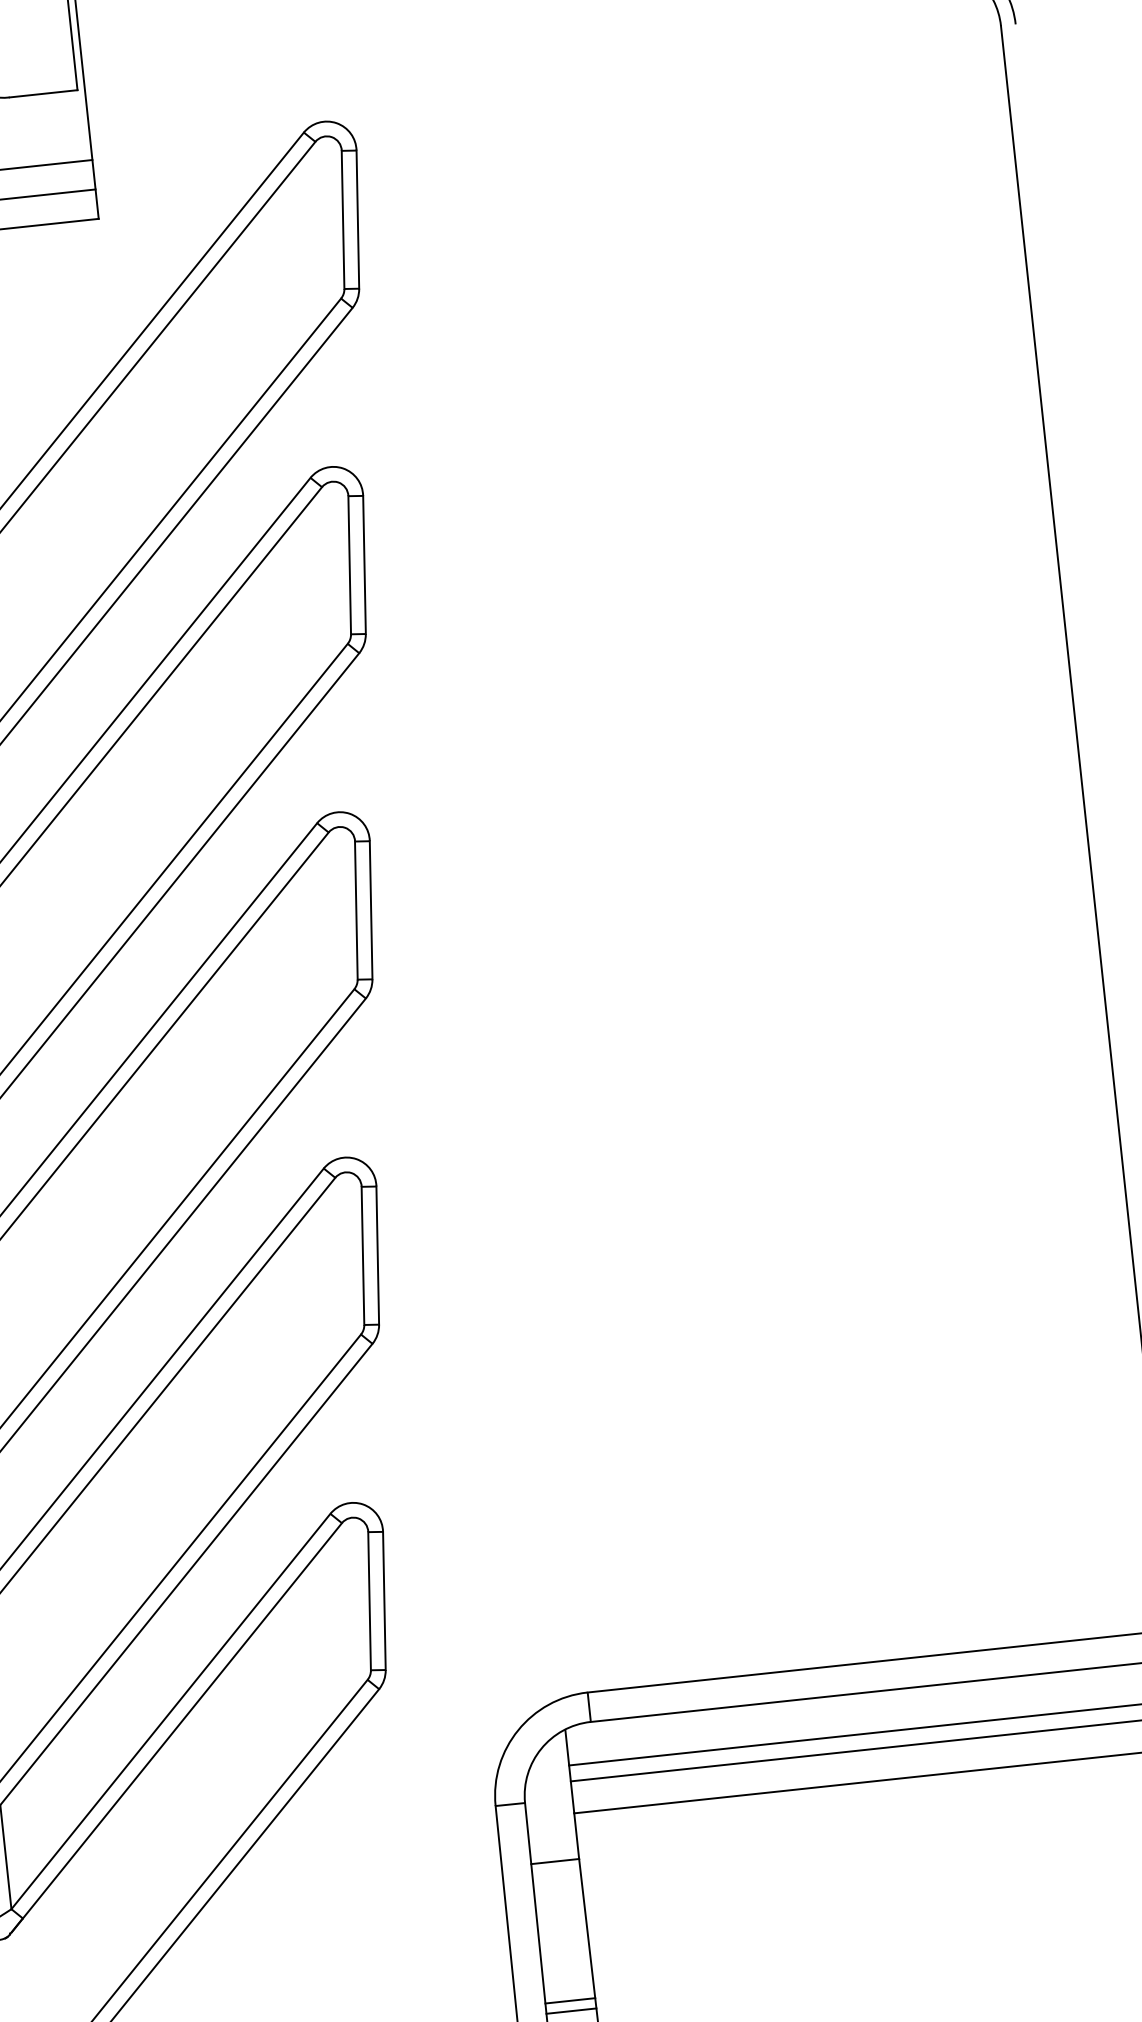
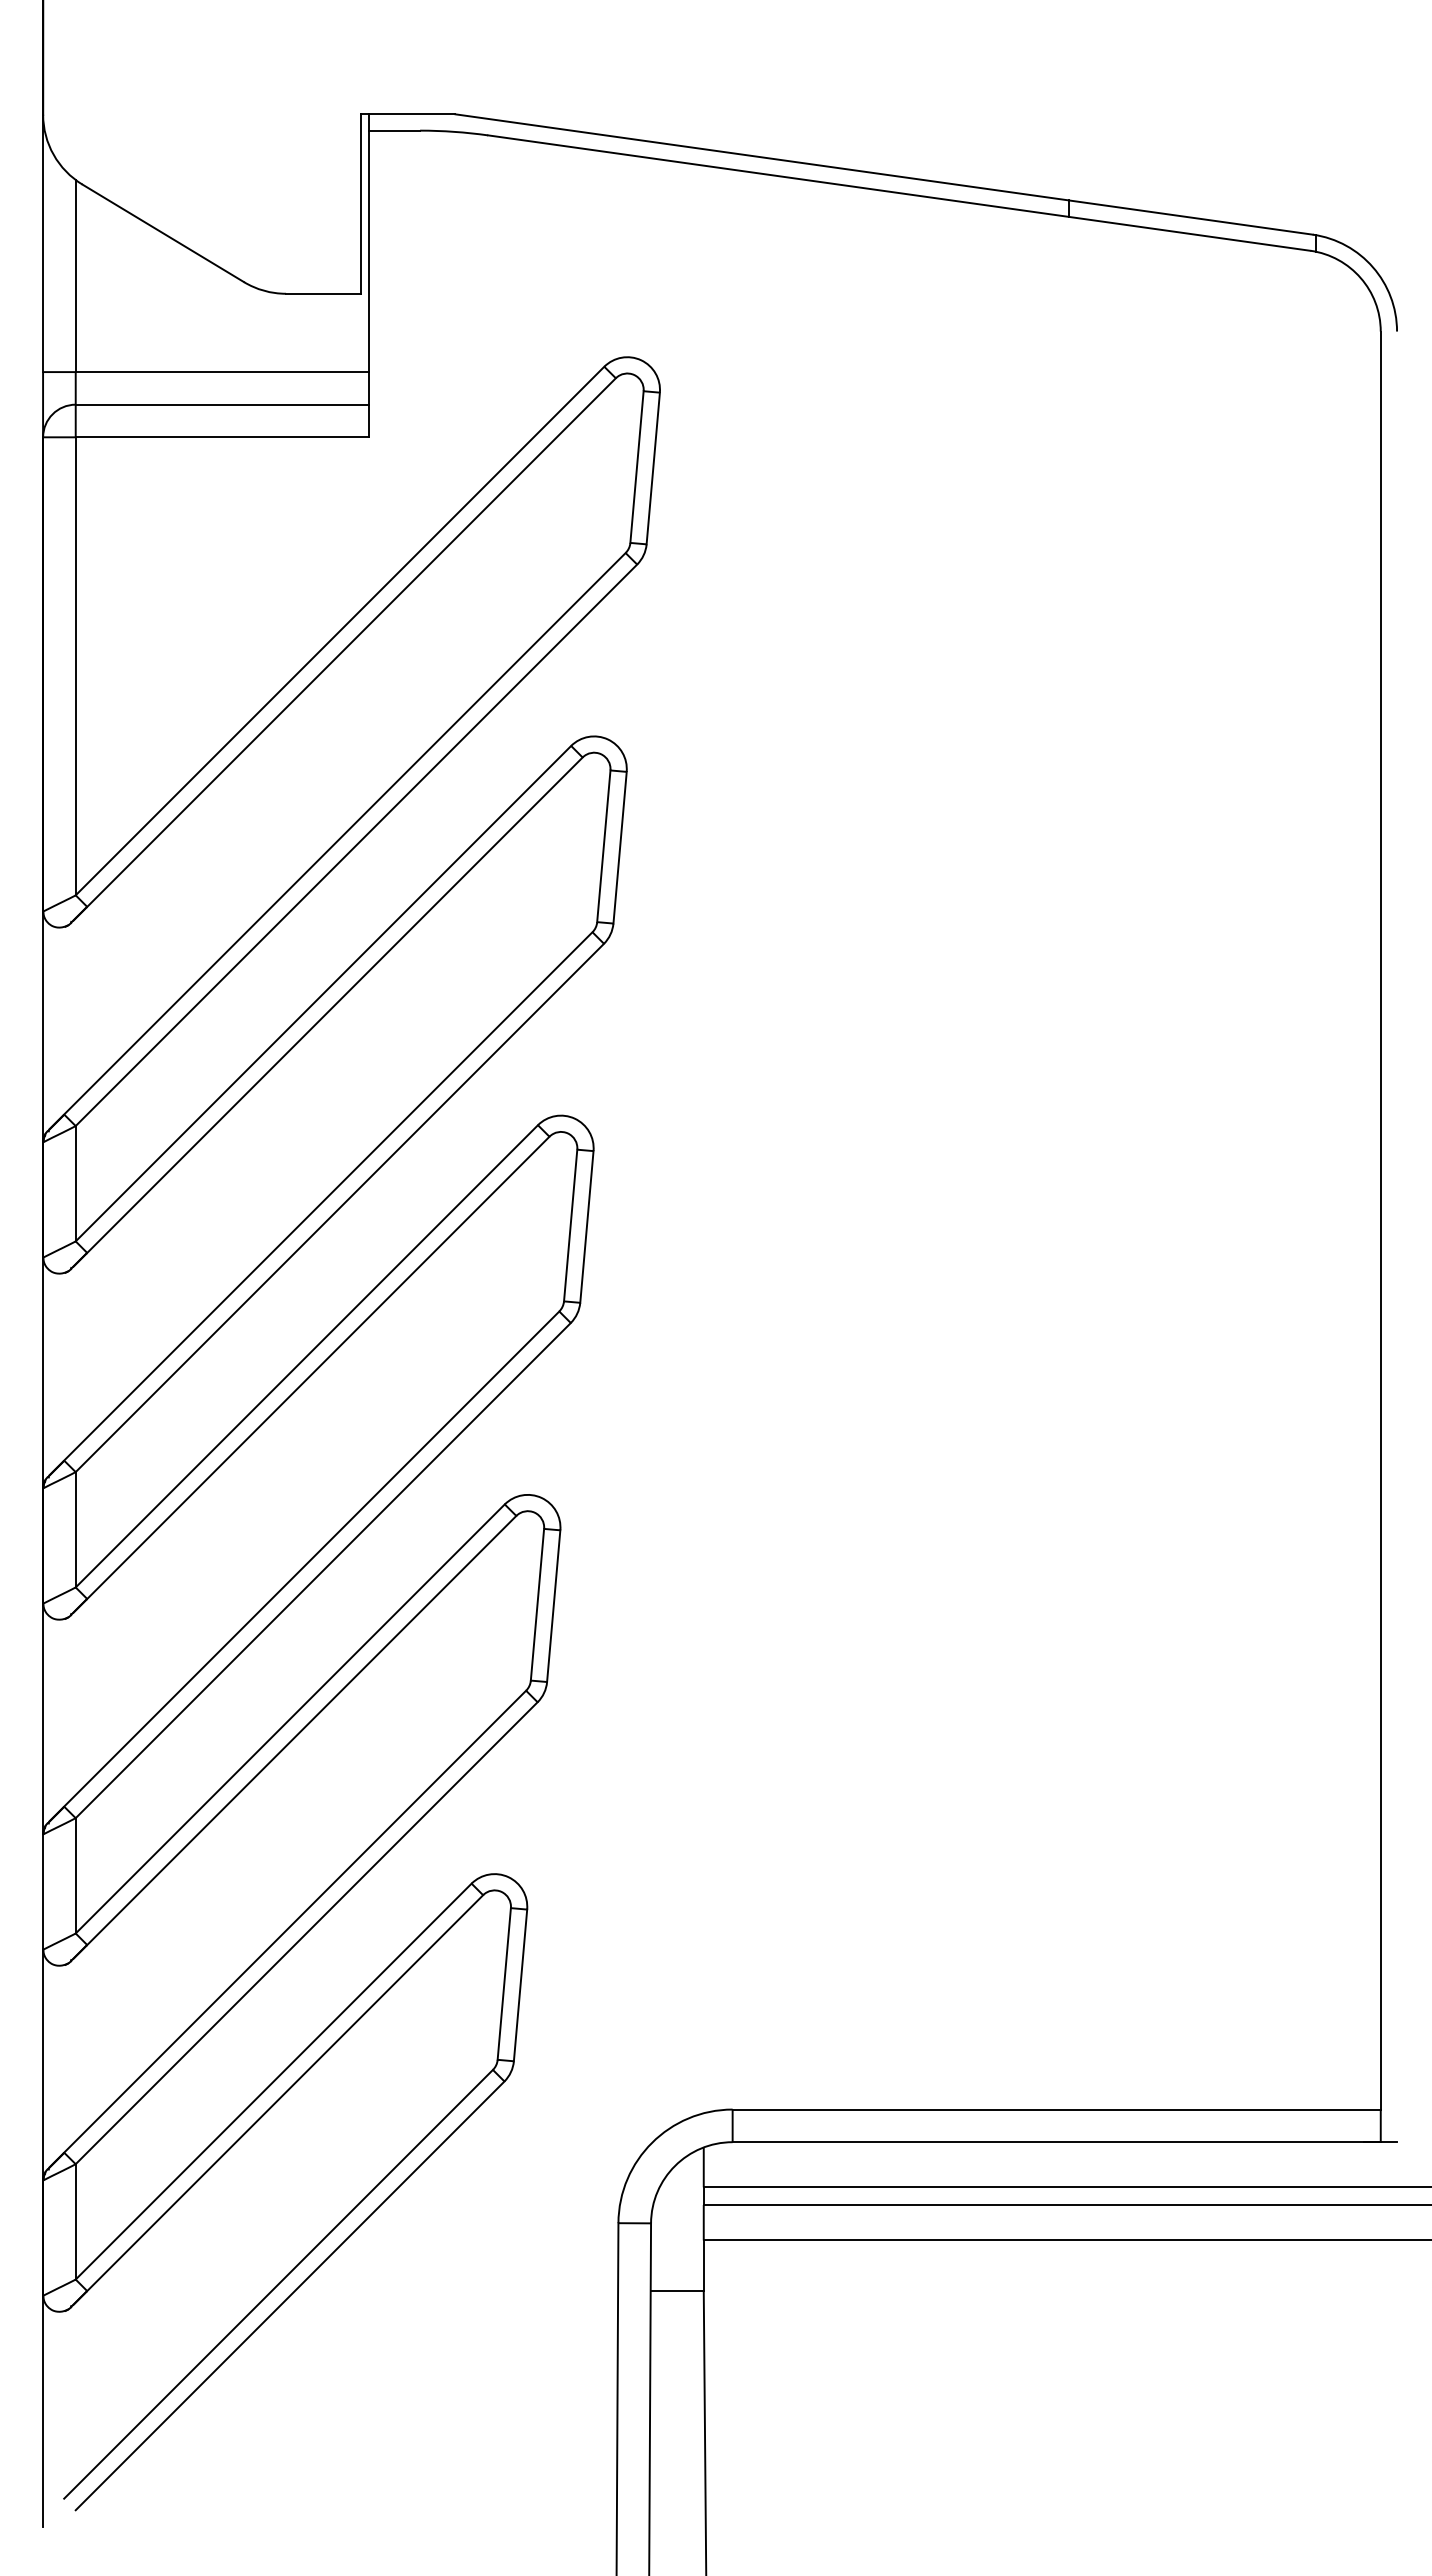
line: (570, 2000) -> (677, 2445), removed
line: (571, 2010) -> (677, 2456), removed

